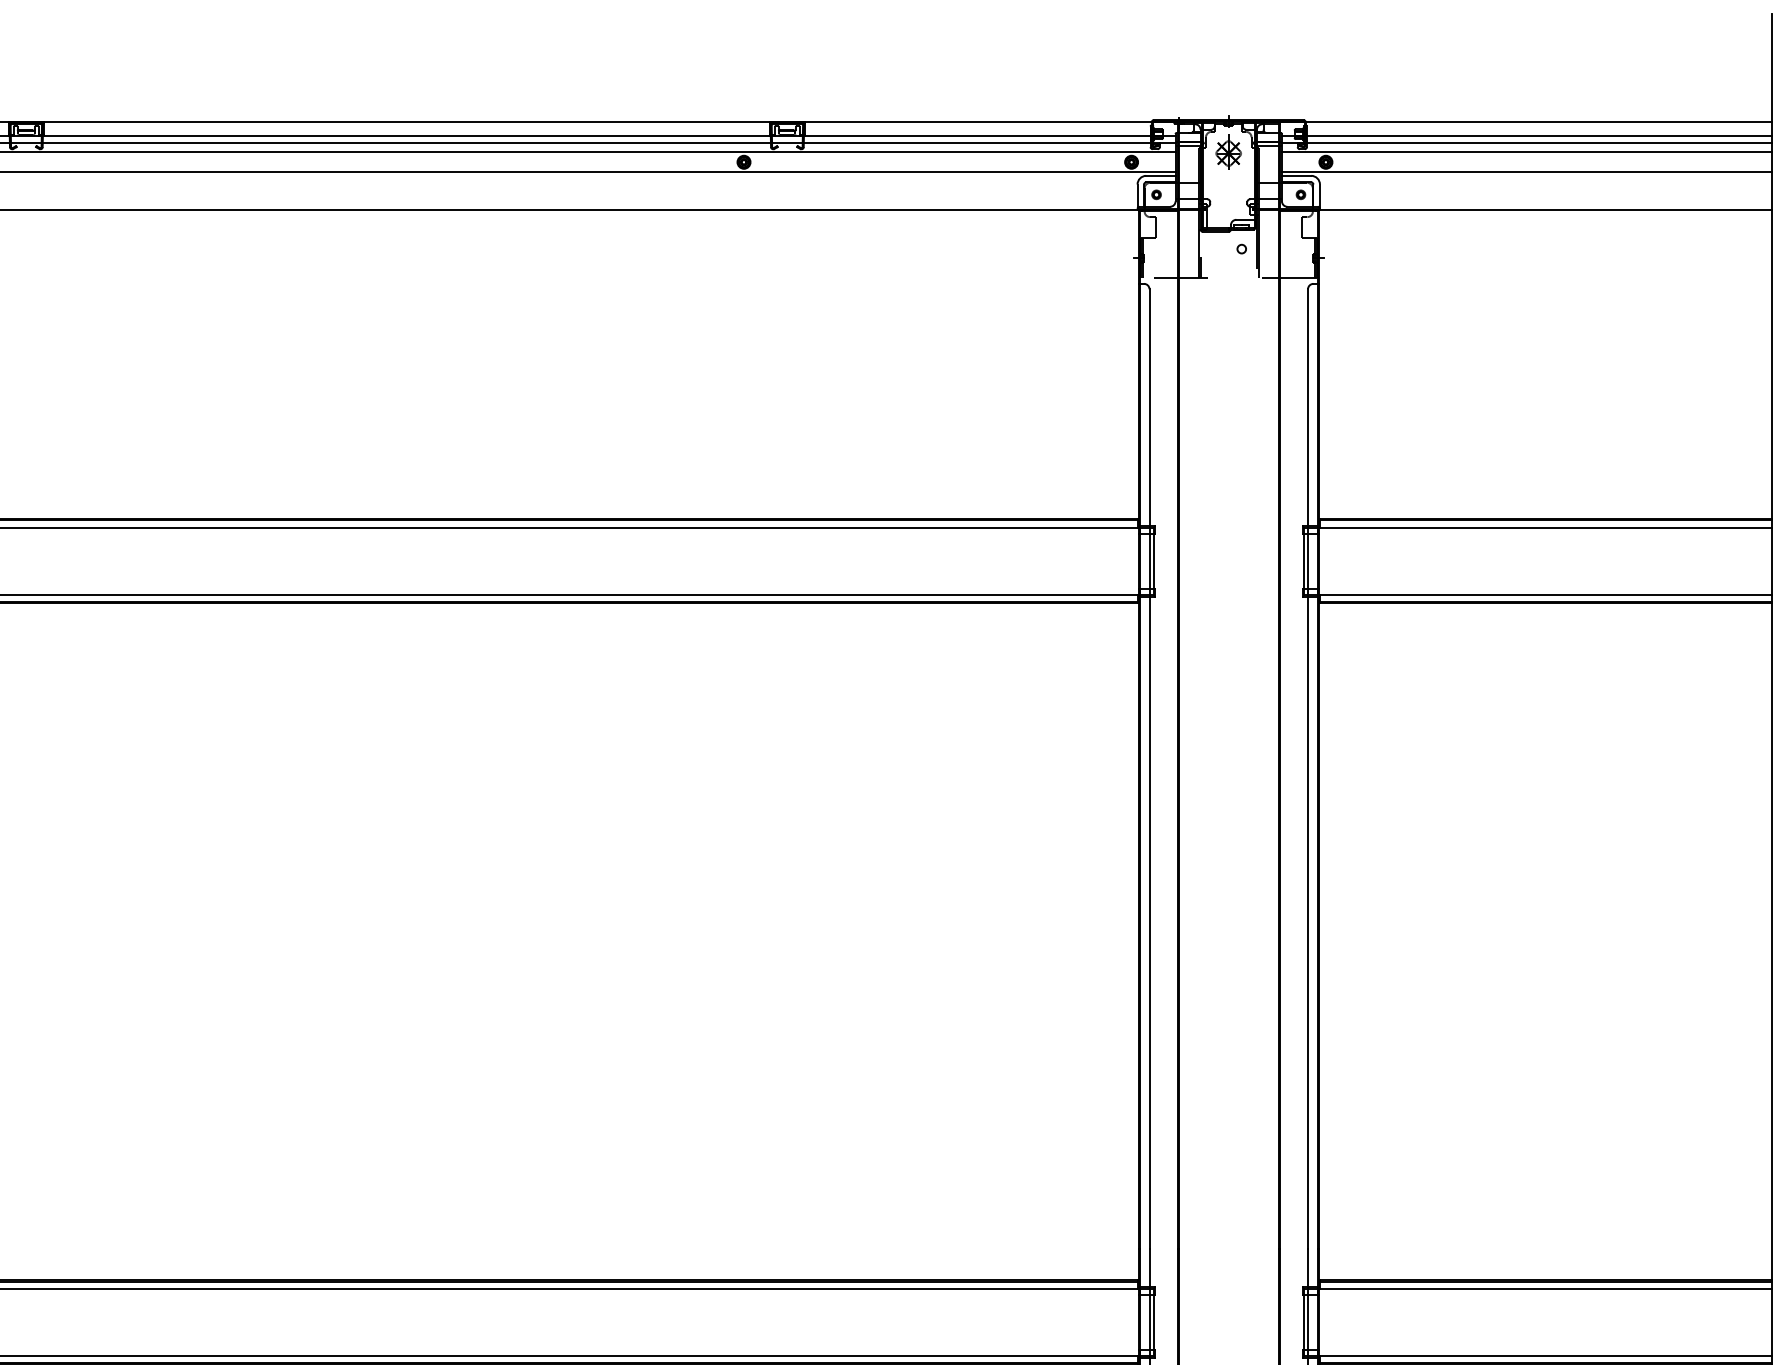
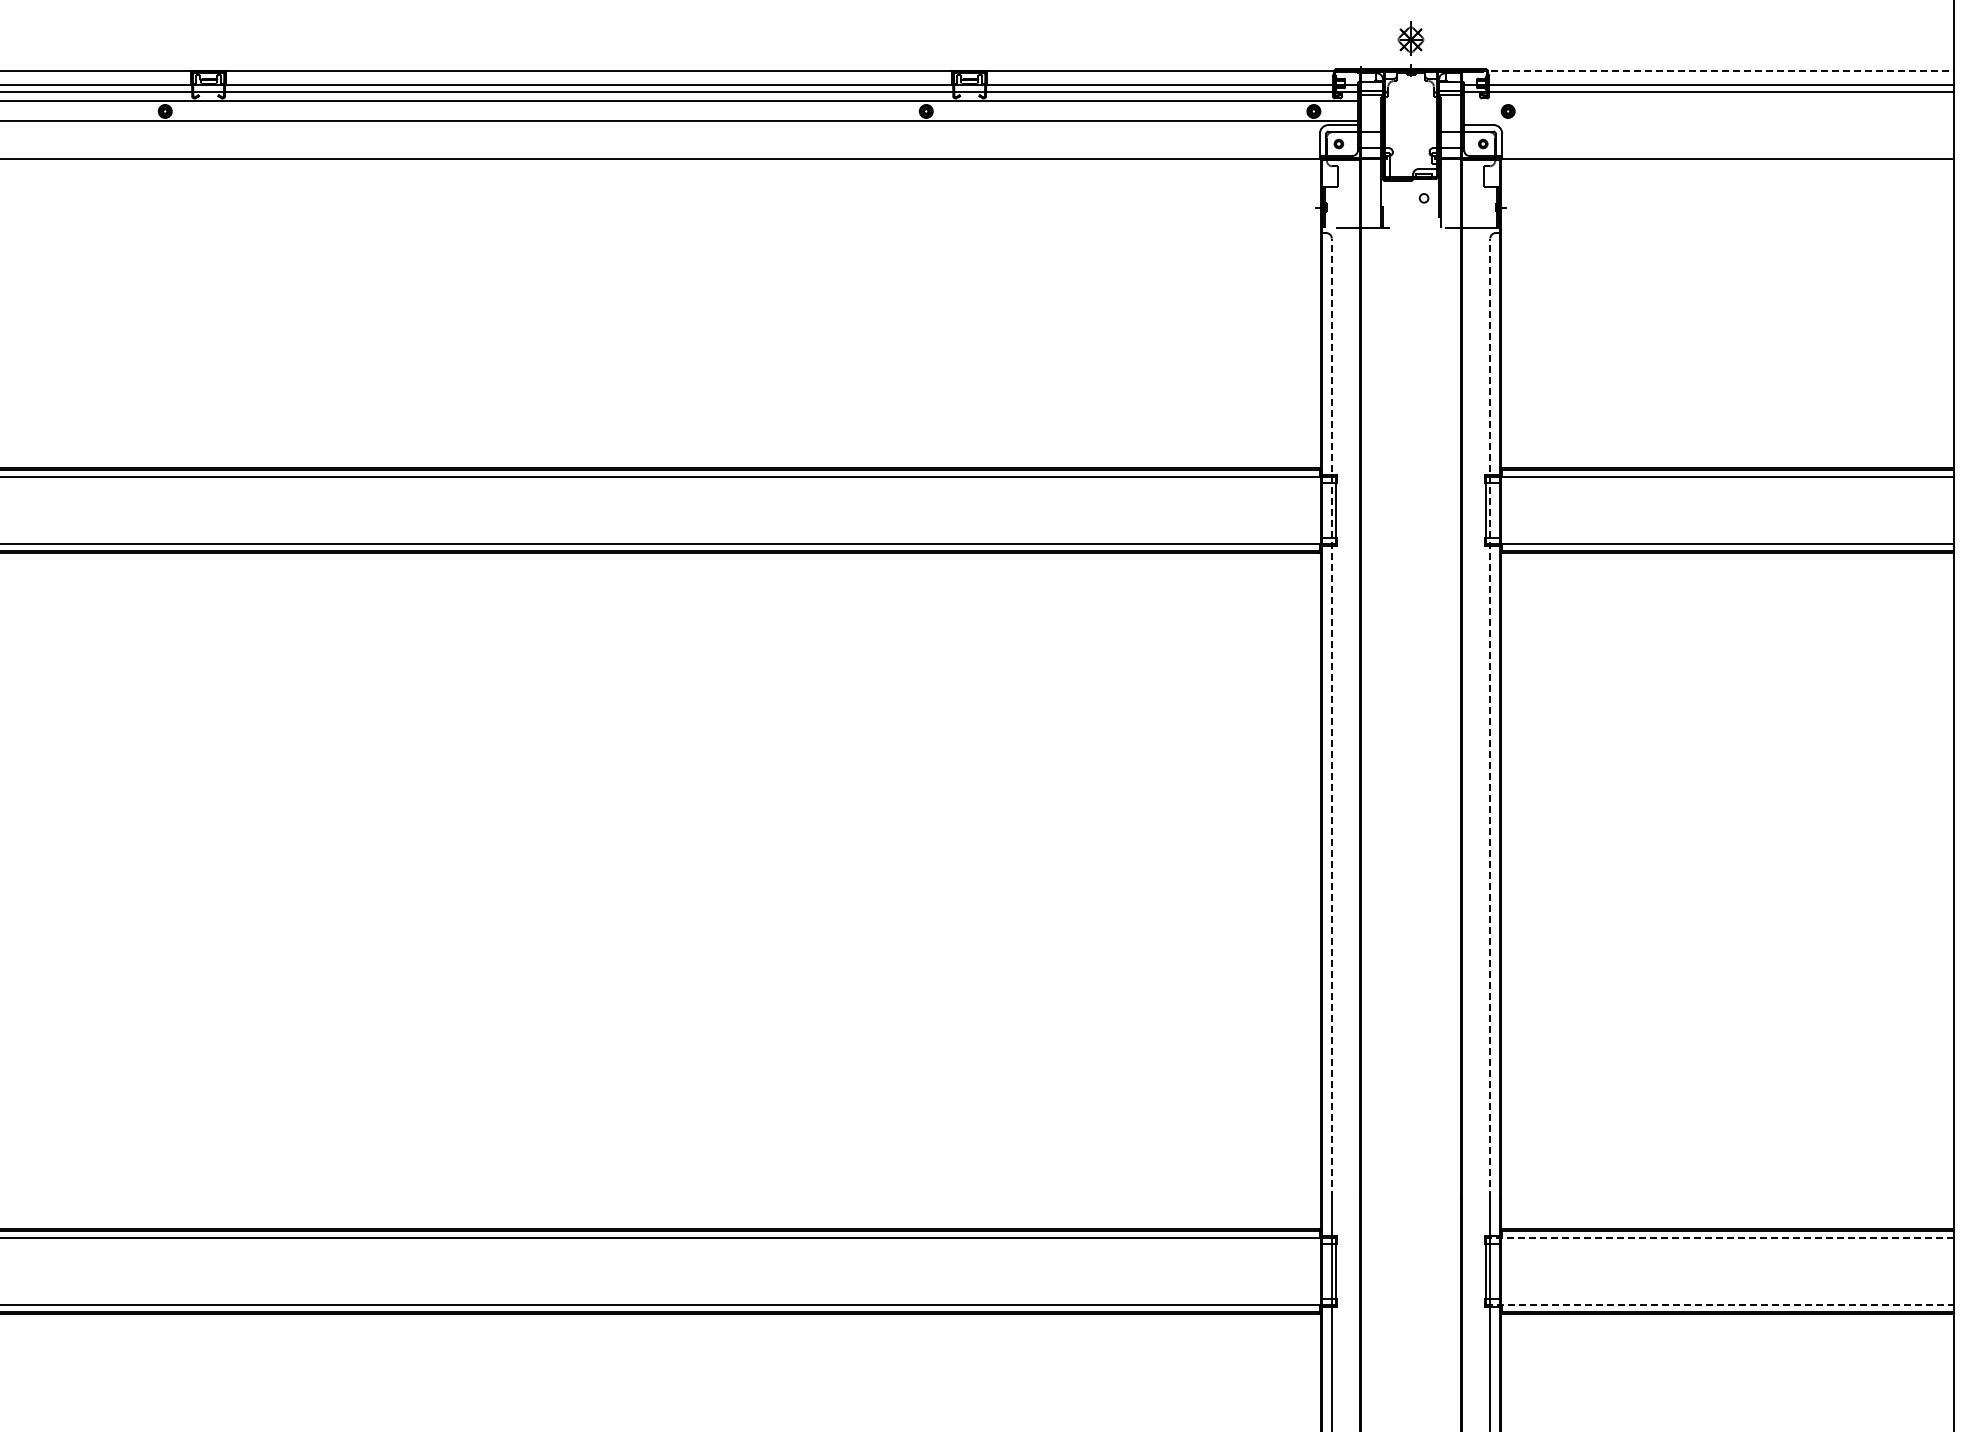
line: (1508, 122) -> (1690, 71), solid -> dashed
part: (1228, 152) -> (1410, 38), moved
line: (1526, 152) -> (1708, 101), removed
line: (1526, 172) -> (1708, 121), removed
line: (1149, 769) -> (1331, 718), solid -> dashed
line: (1308, 769) -> (1490, 718), solid -> dashed
line: (1537, 1288) -> (1719, 1237), solid -> dashed
line: (1537, 1356) -> (1719, 1305), solid -> dashed

